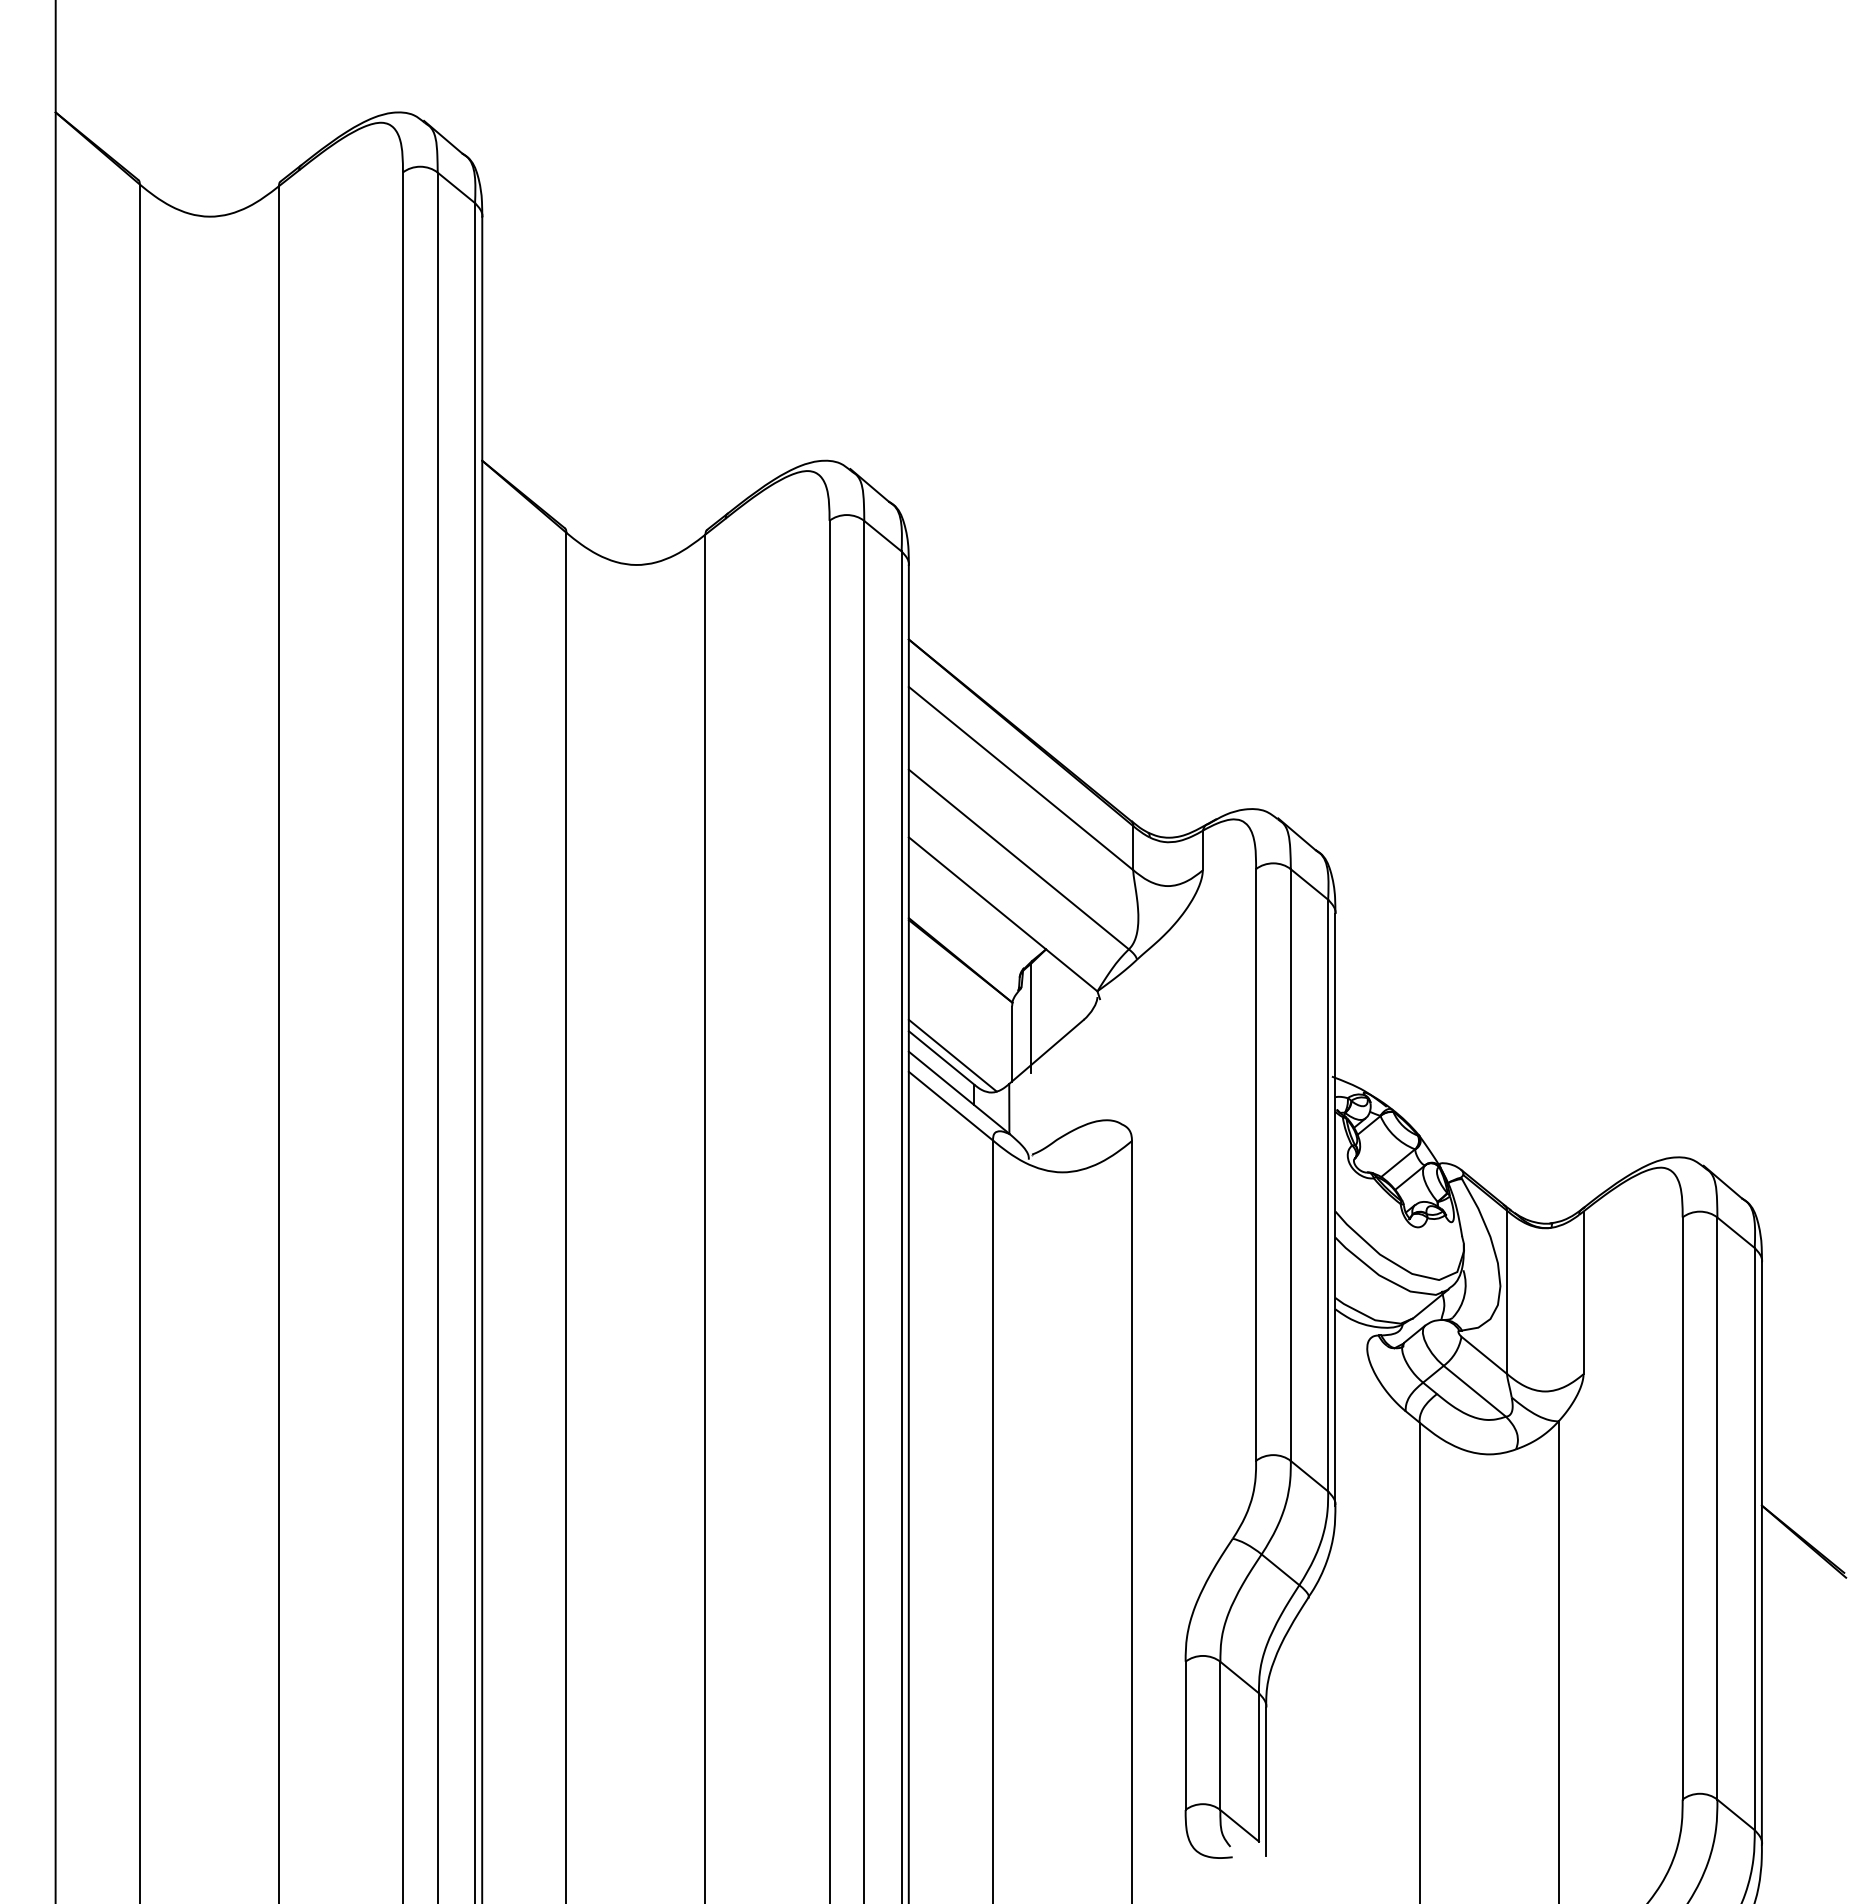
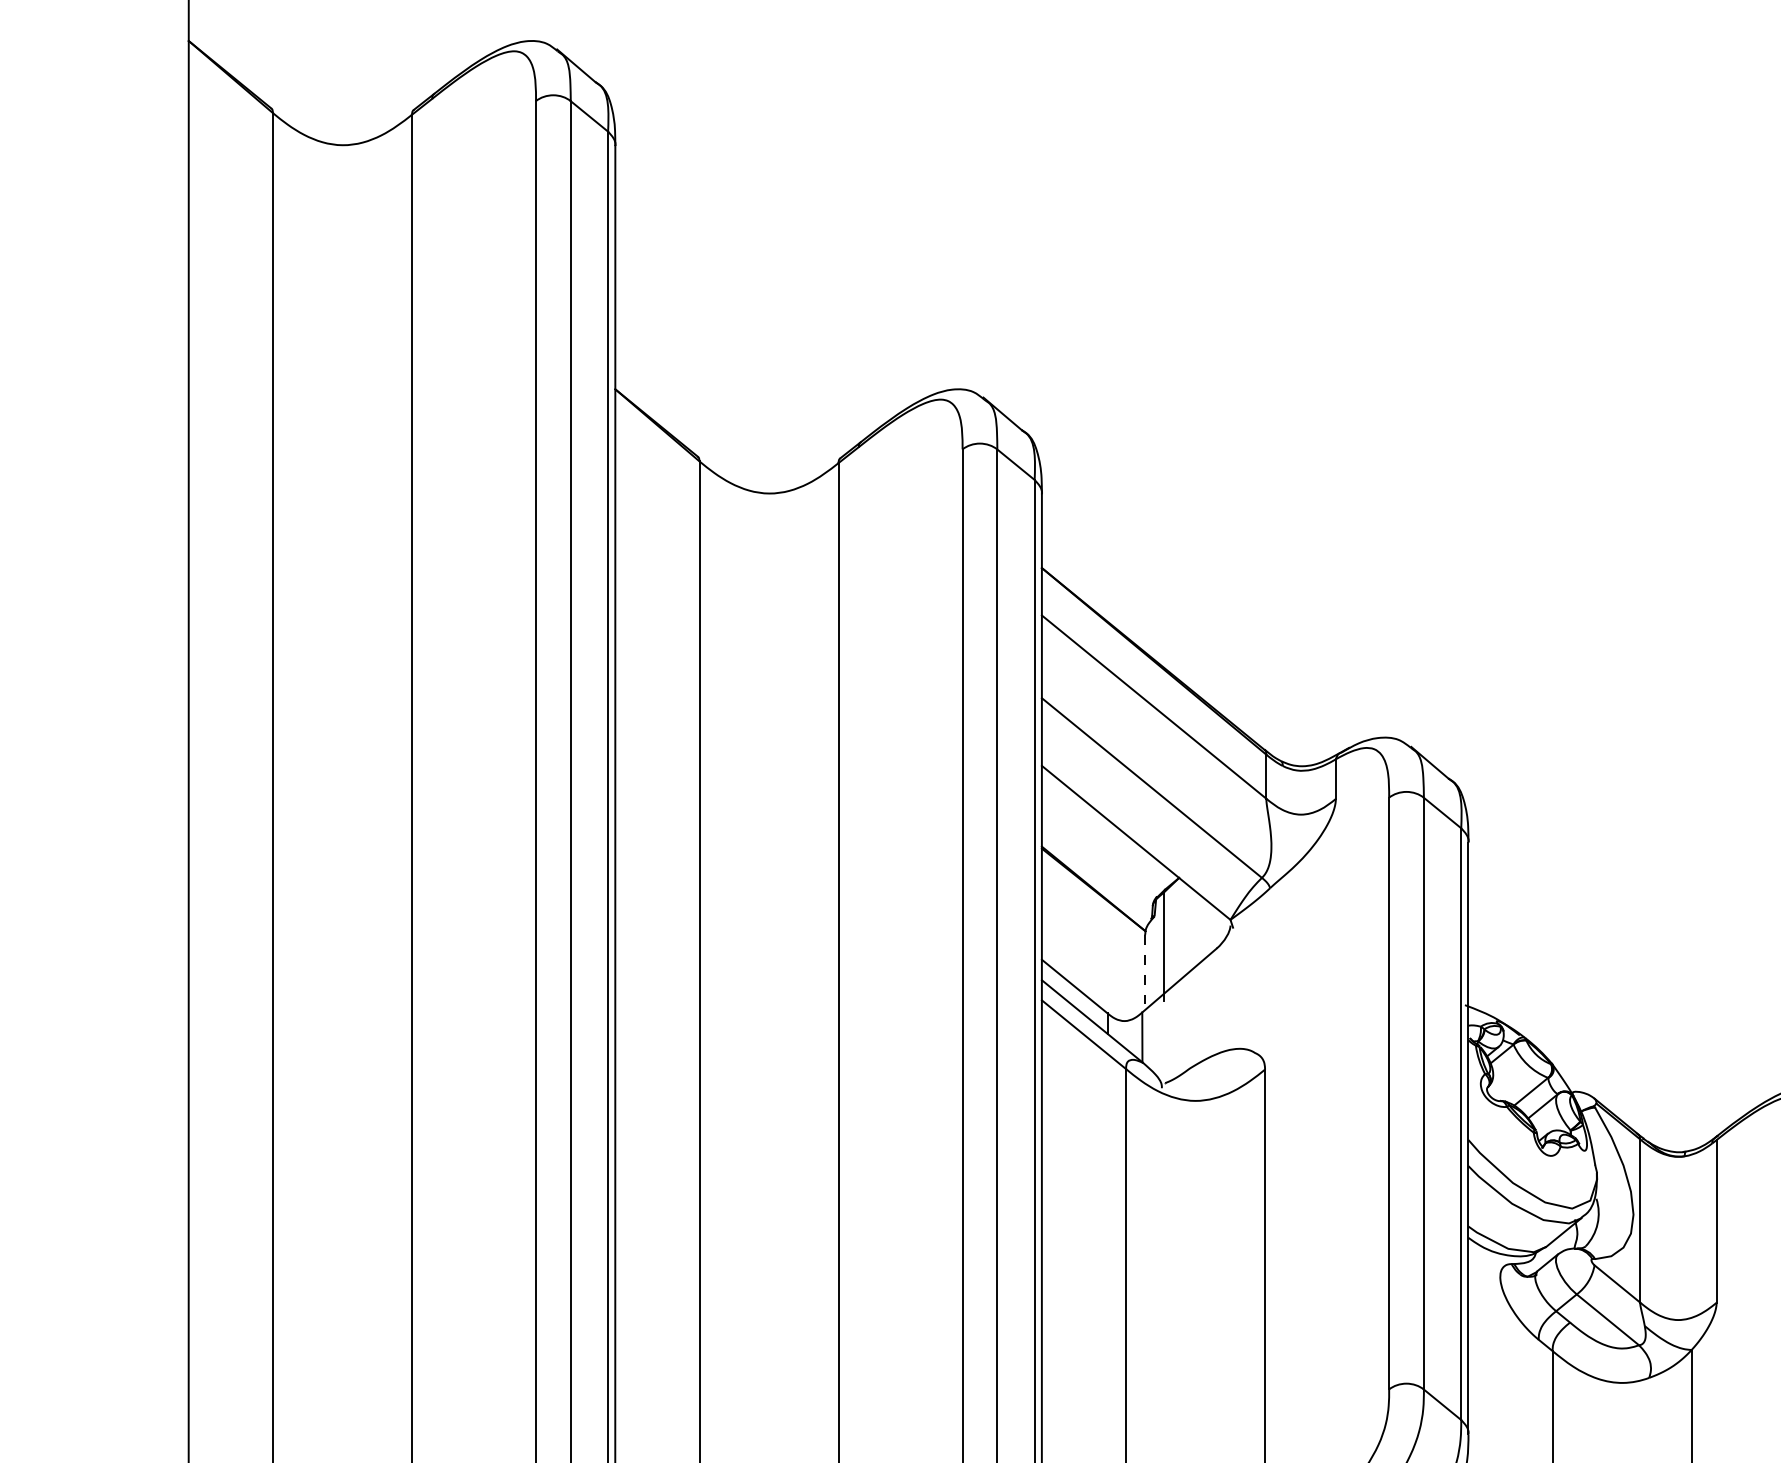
line: (1011, 1044) -> (1144, 973), solid -> dashed
line: (952, 1055) -> (1085, 984), removed

